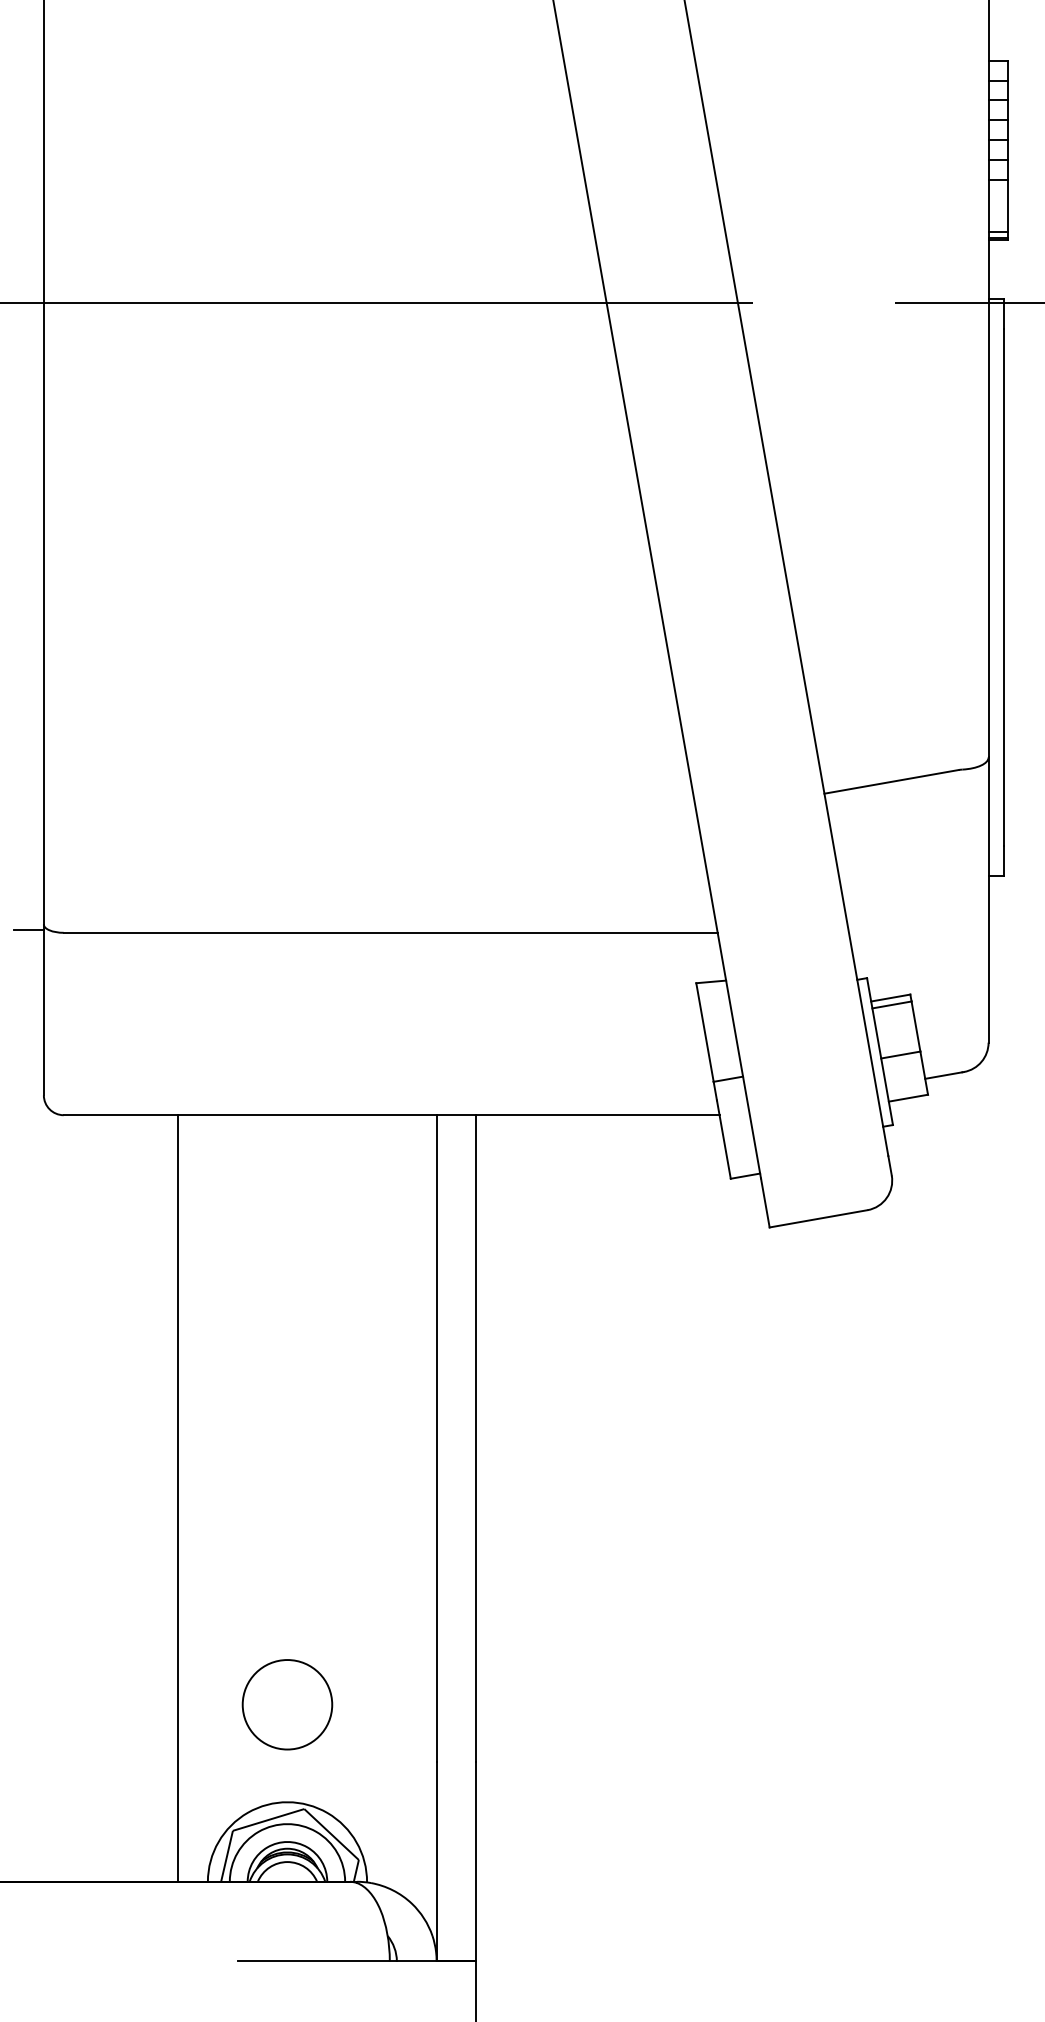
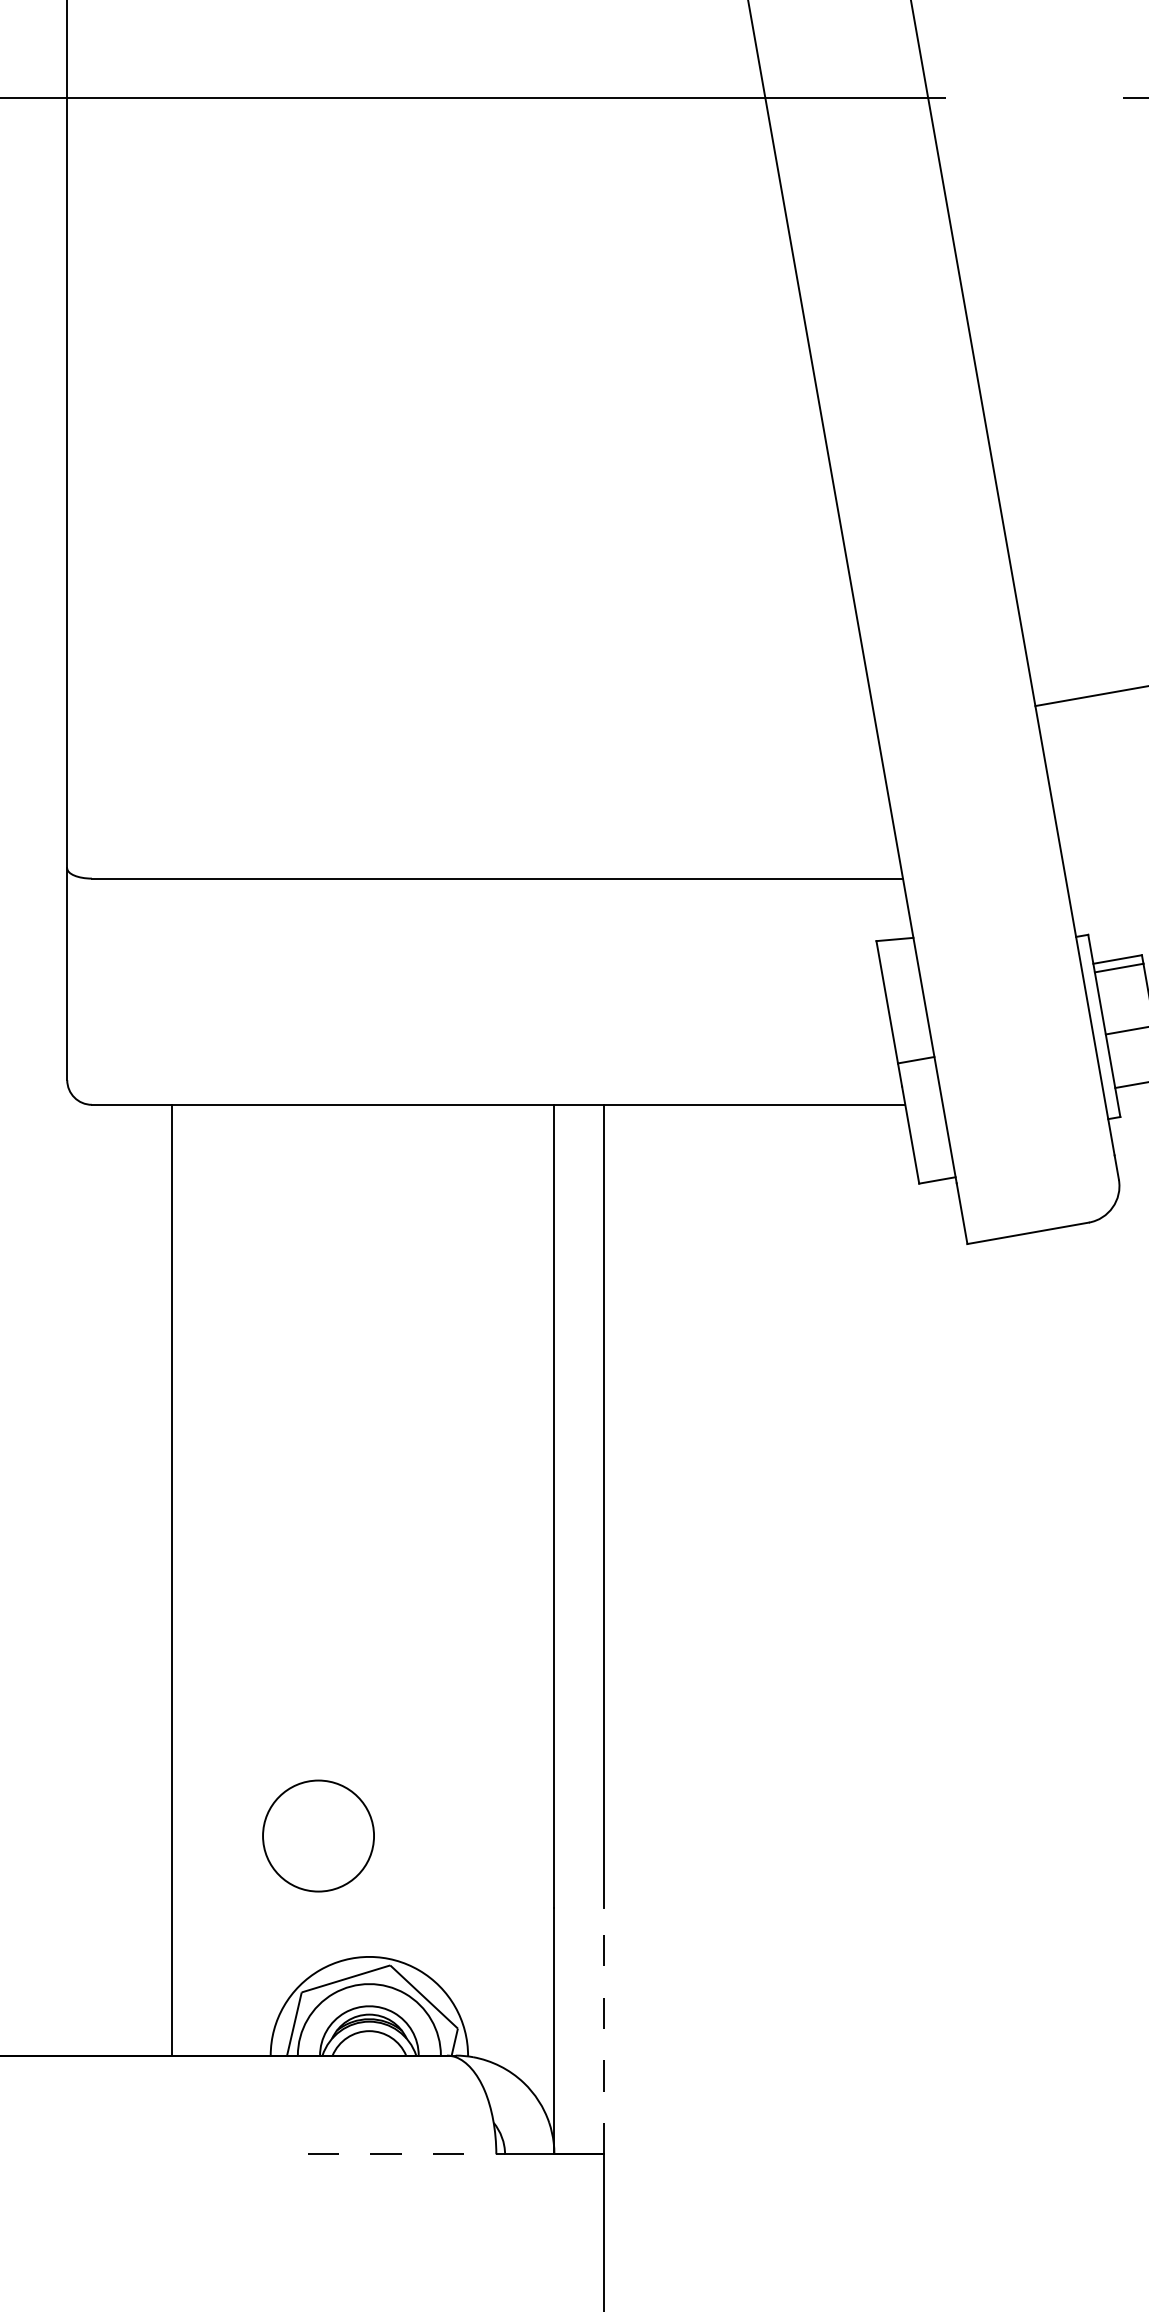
line: (28, 929) -> (48, 874), removed
line: (178, 1498) -> (172, 1580), moved
circle: (287, 1704) -> (318, 1835), moved
line: (476, 1861) -> (603, 2030), solid -> dashed
line: (317, 1961) -> (406, 2154), solid -> dashed

